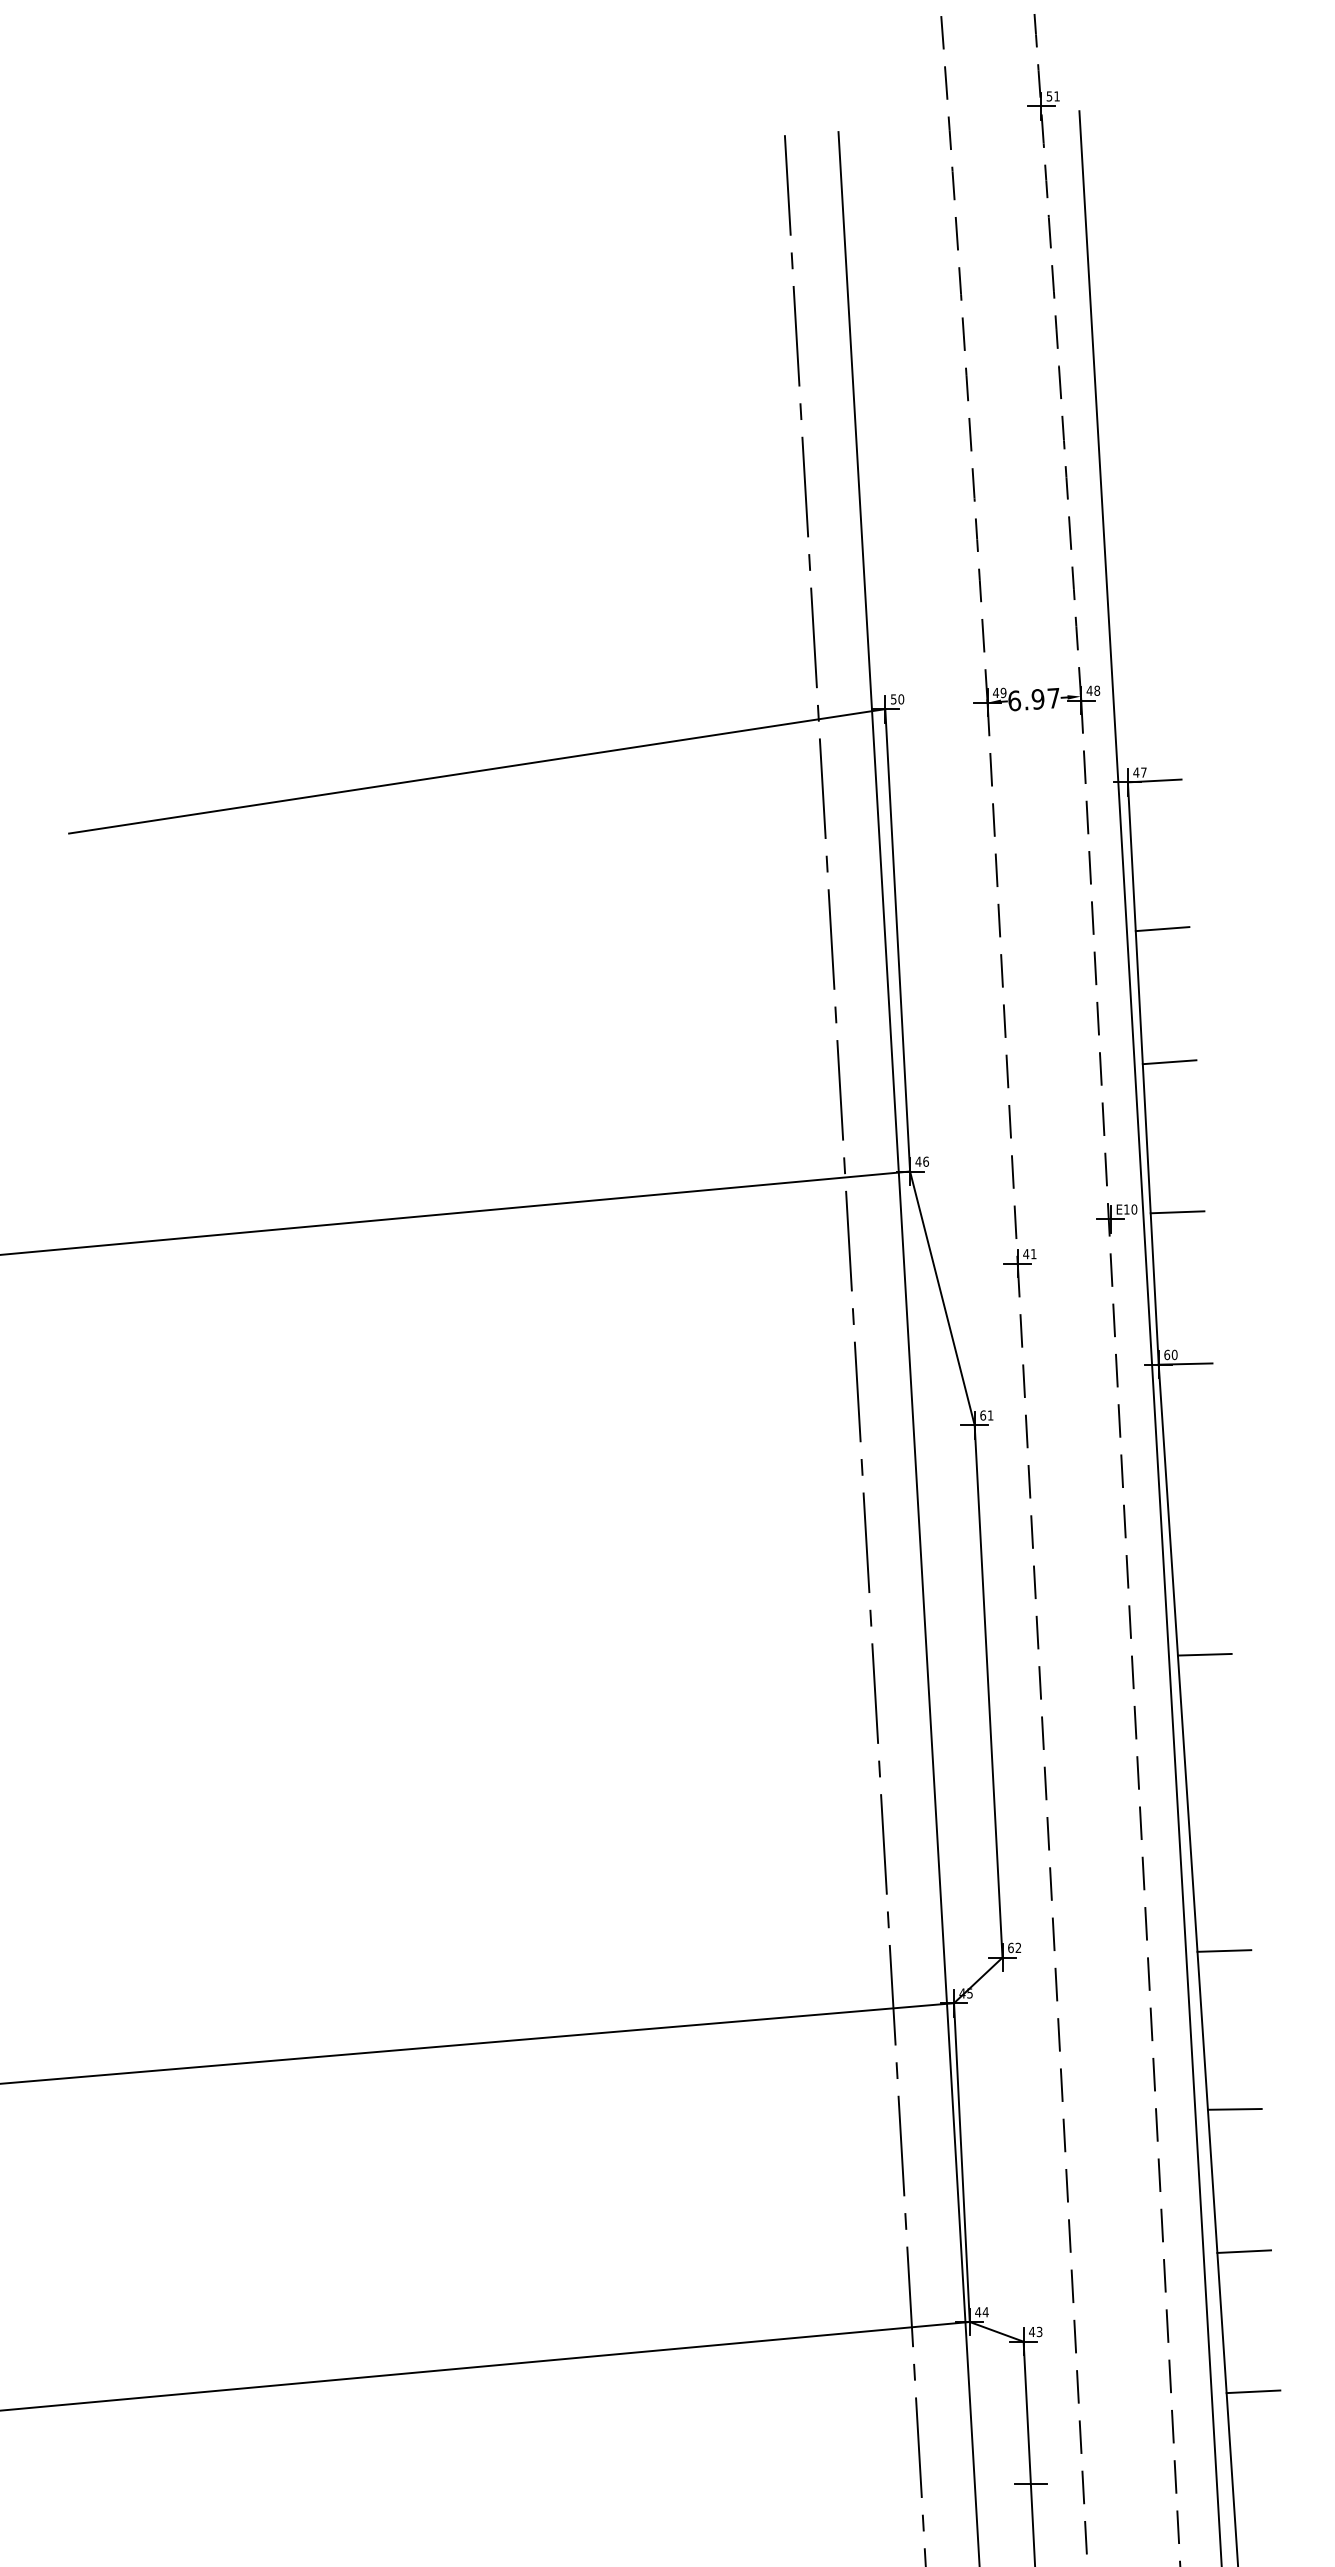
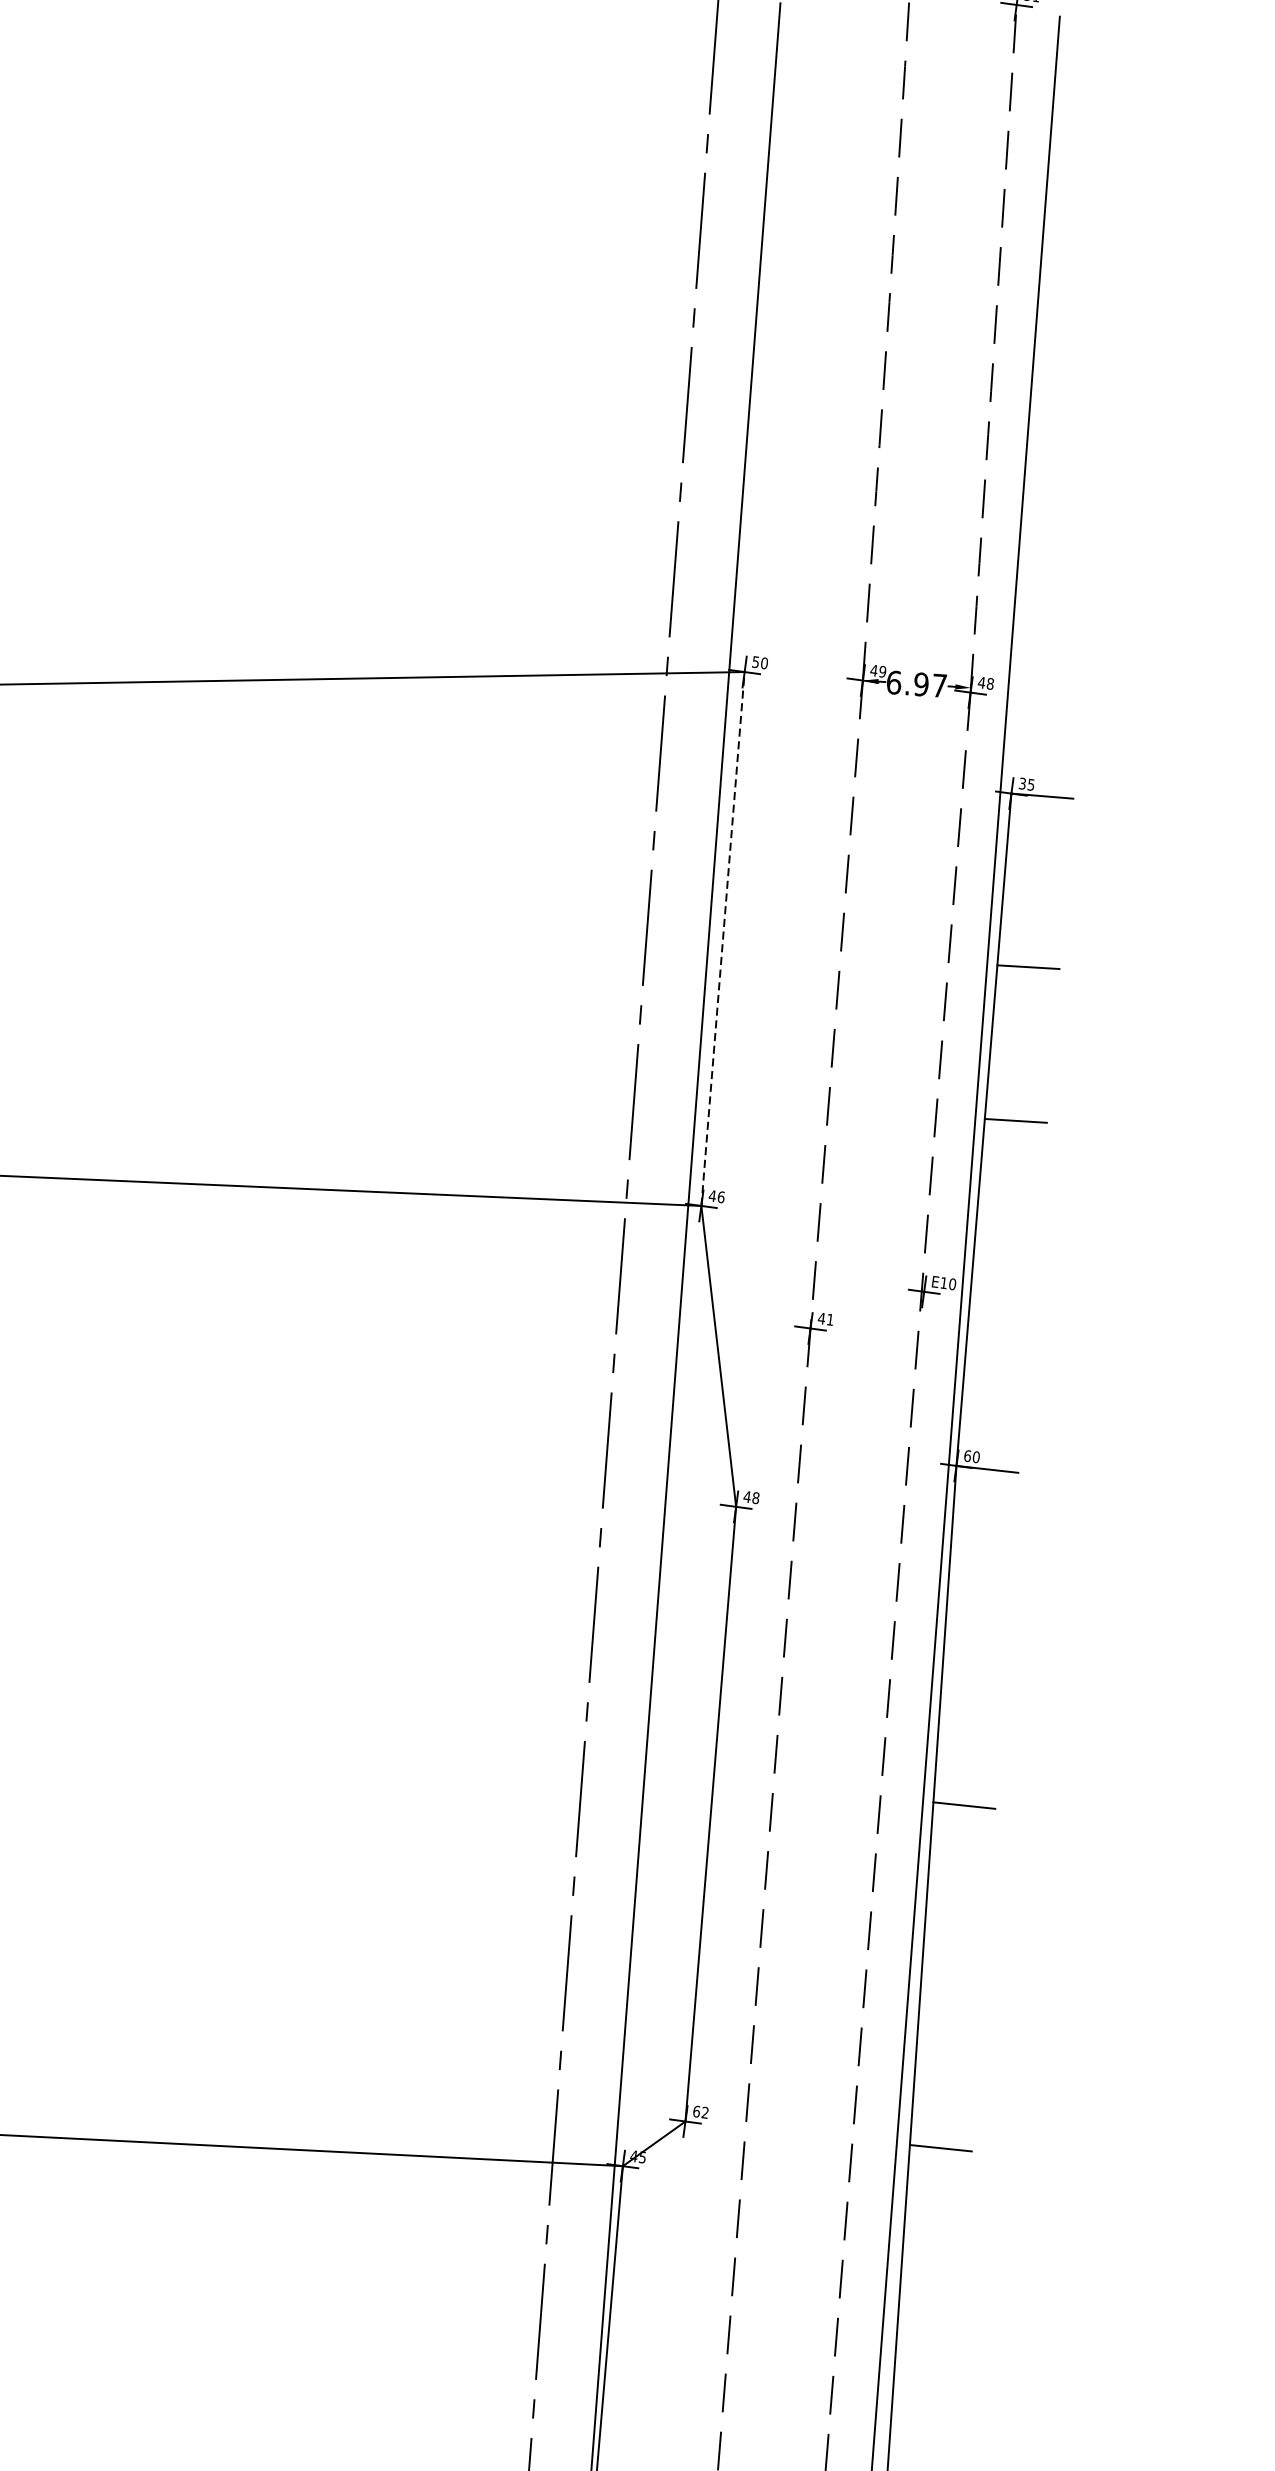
text: (1139, 772) -> (1026, 784), 47 -> 35
line: (897, 940) -> (722, 939), solid -> dashed
line: (1177, 1212) -> (1001, 1294), removed
text: (986, 1415) -> (751, 1497), 61 -> 48
line: (1234, 2109) -> (927, 2331), removed

